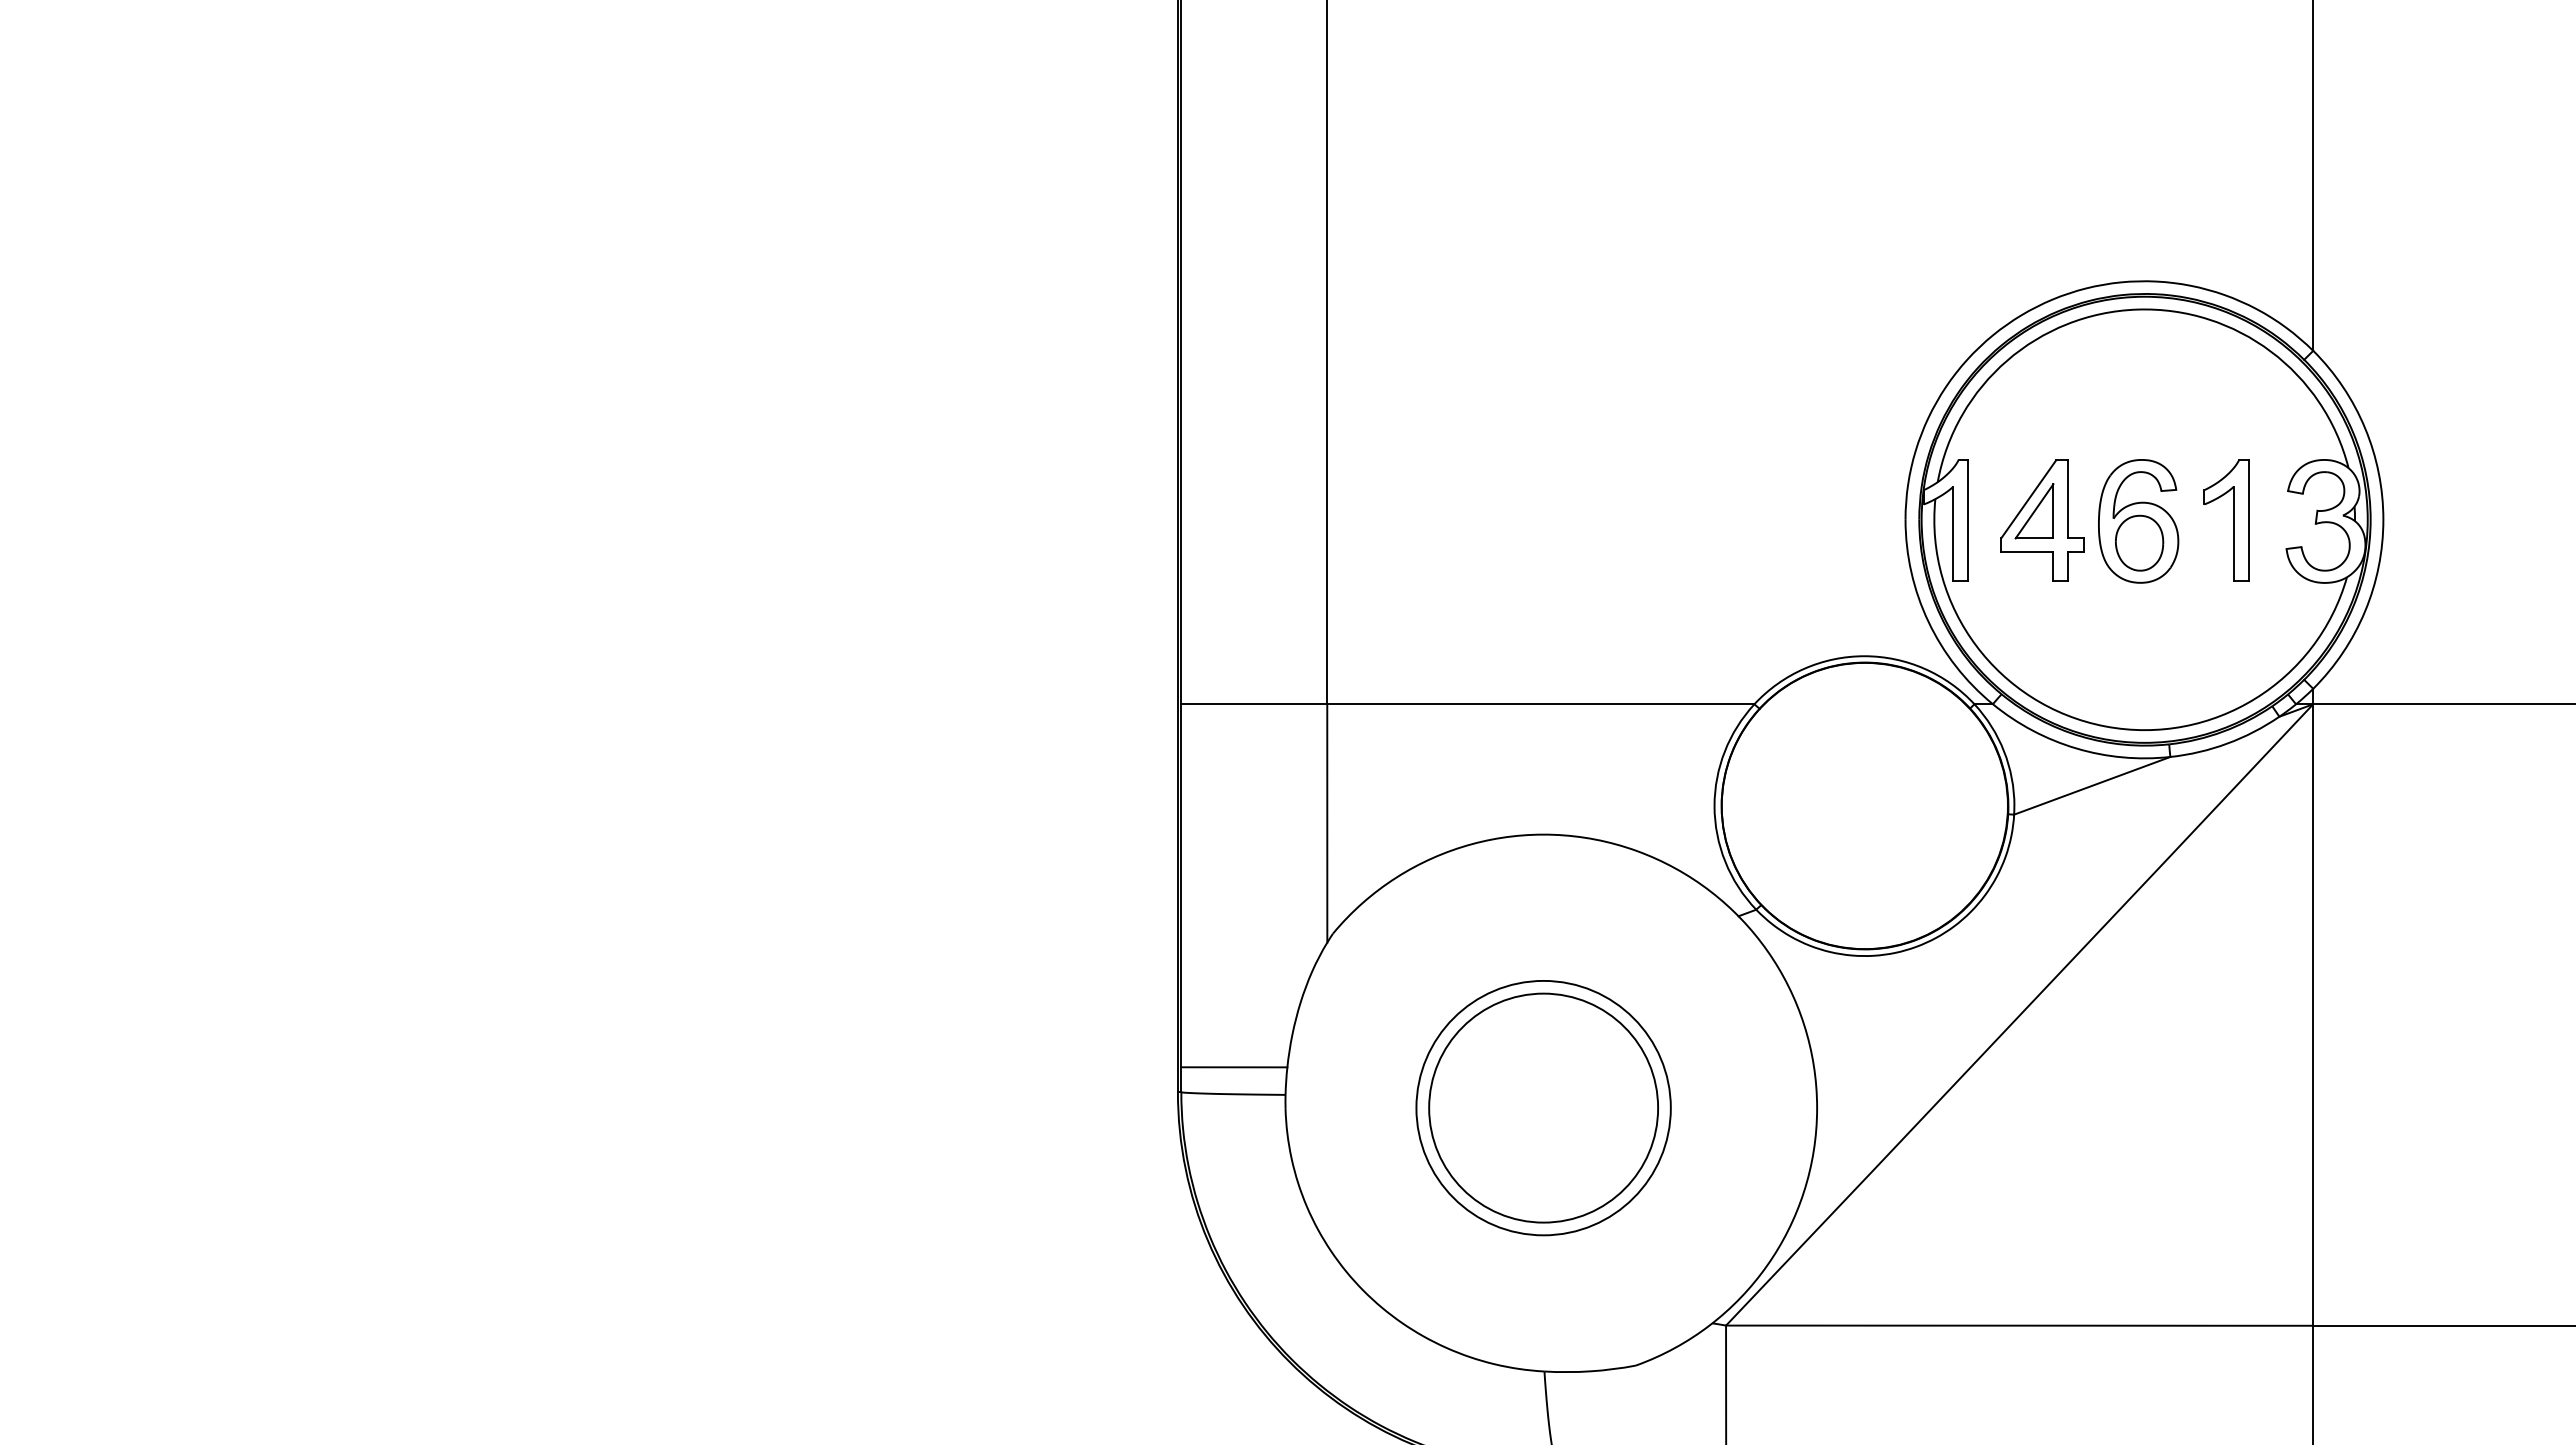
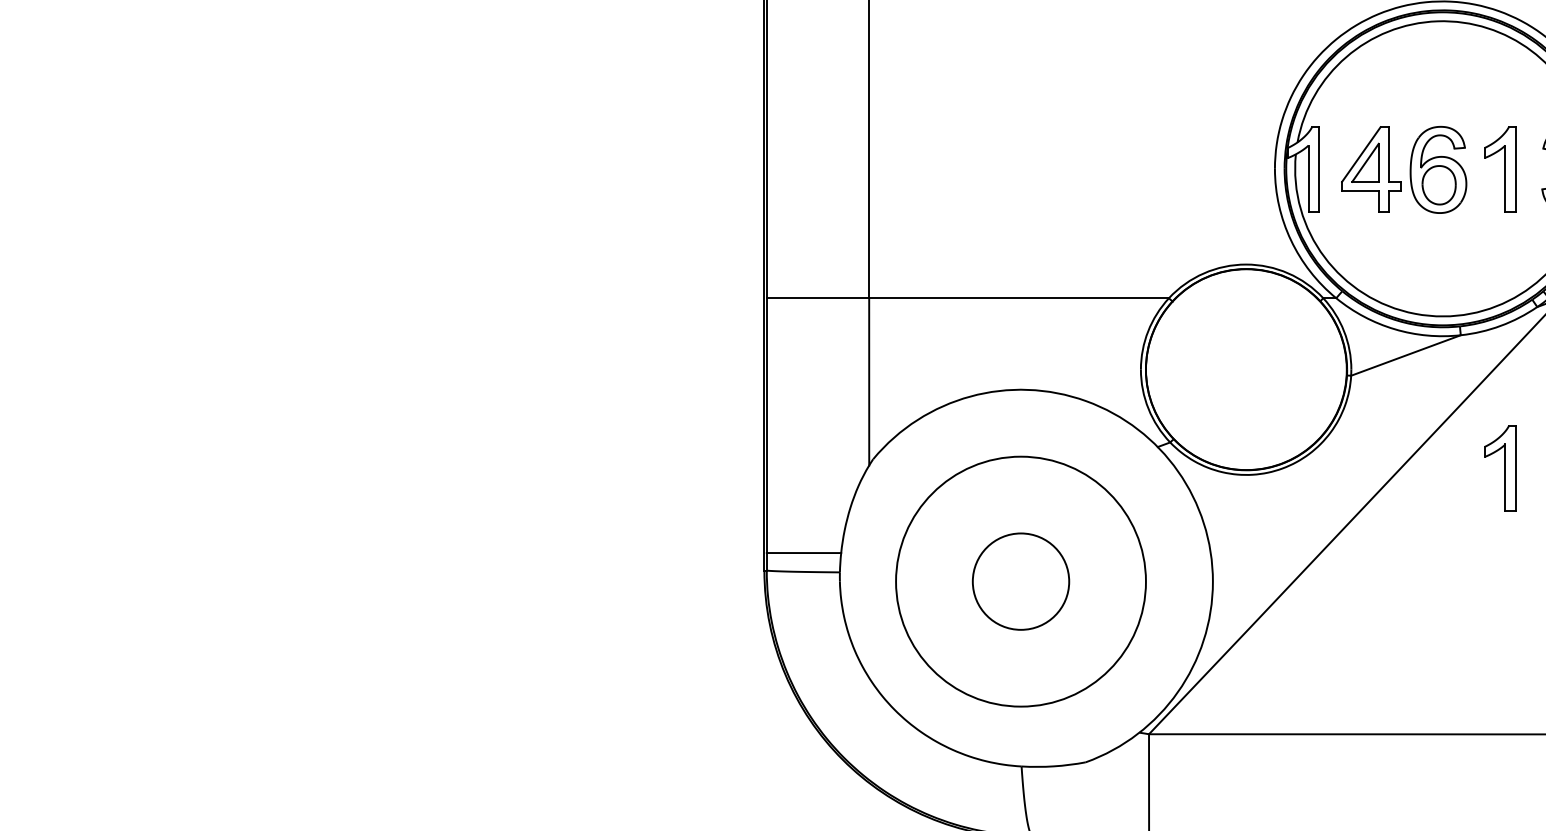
part: (2233, 946) -> (1505, 468), added
circle: (1543, 1107) -> (1020, 581), size x0.6
circle: (1543, 1107) -> (1020, 581), size x1.4

